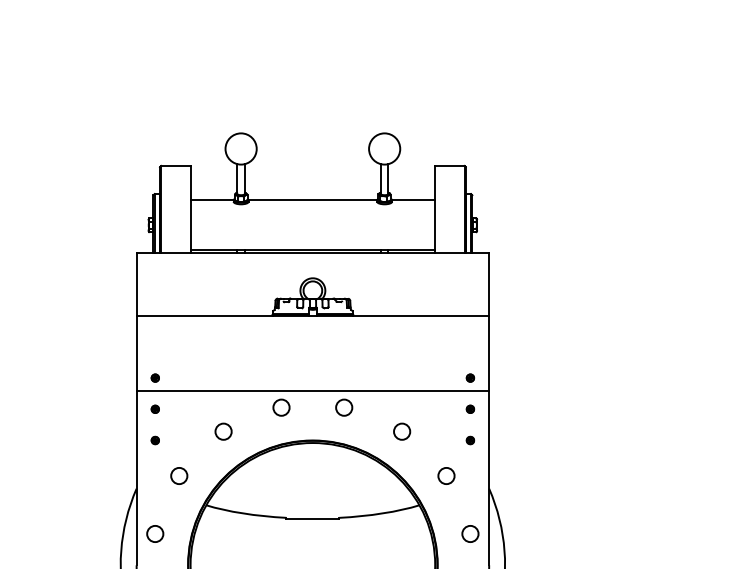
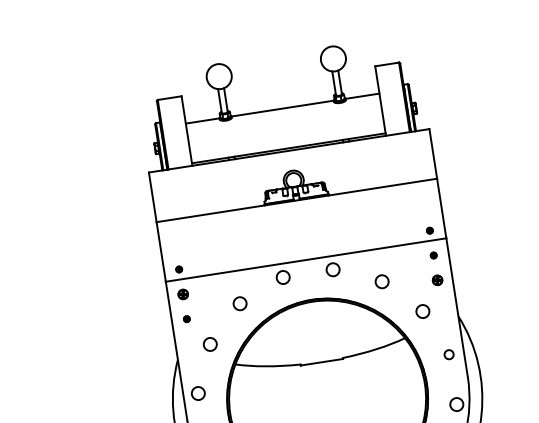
part: (154, 408) -> (182, 293), size x1.6
part: (470, 440) -> (437, 280), size x1.6
circle: (470, 533) -> (449, 354), size x0.7

